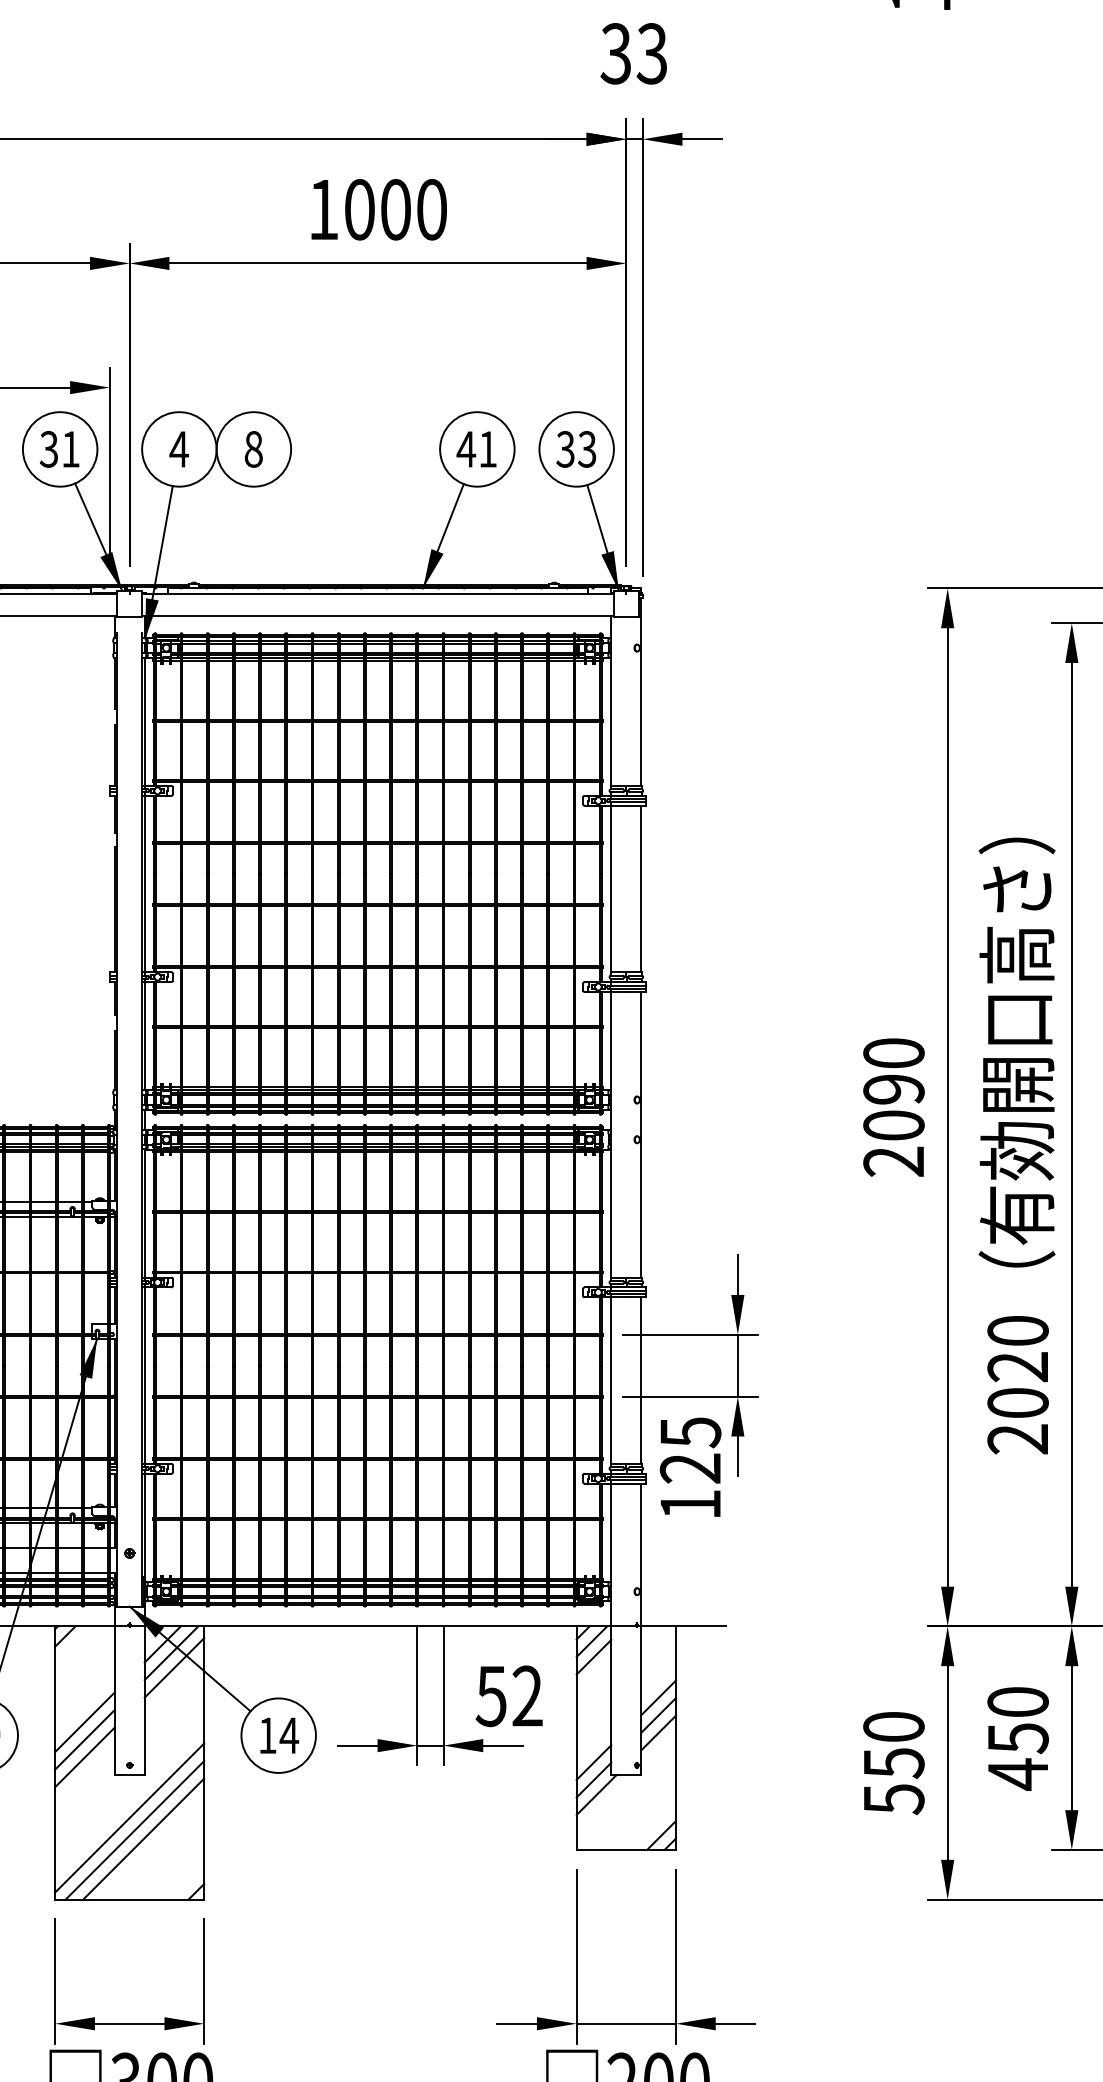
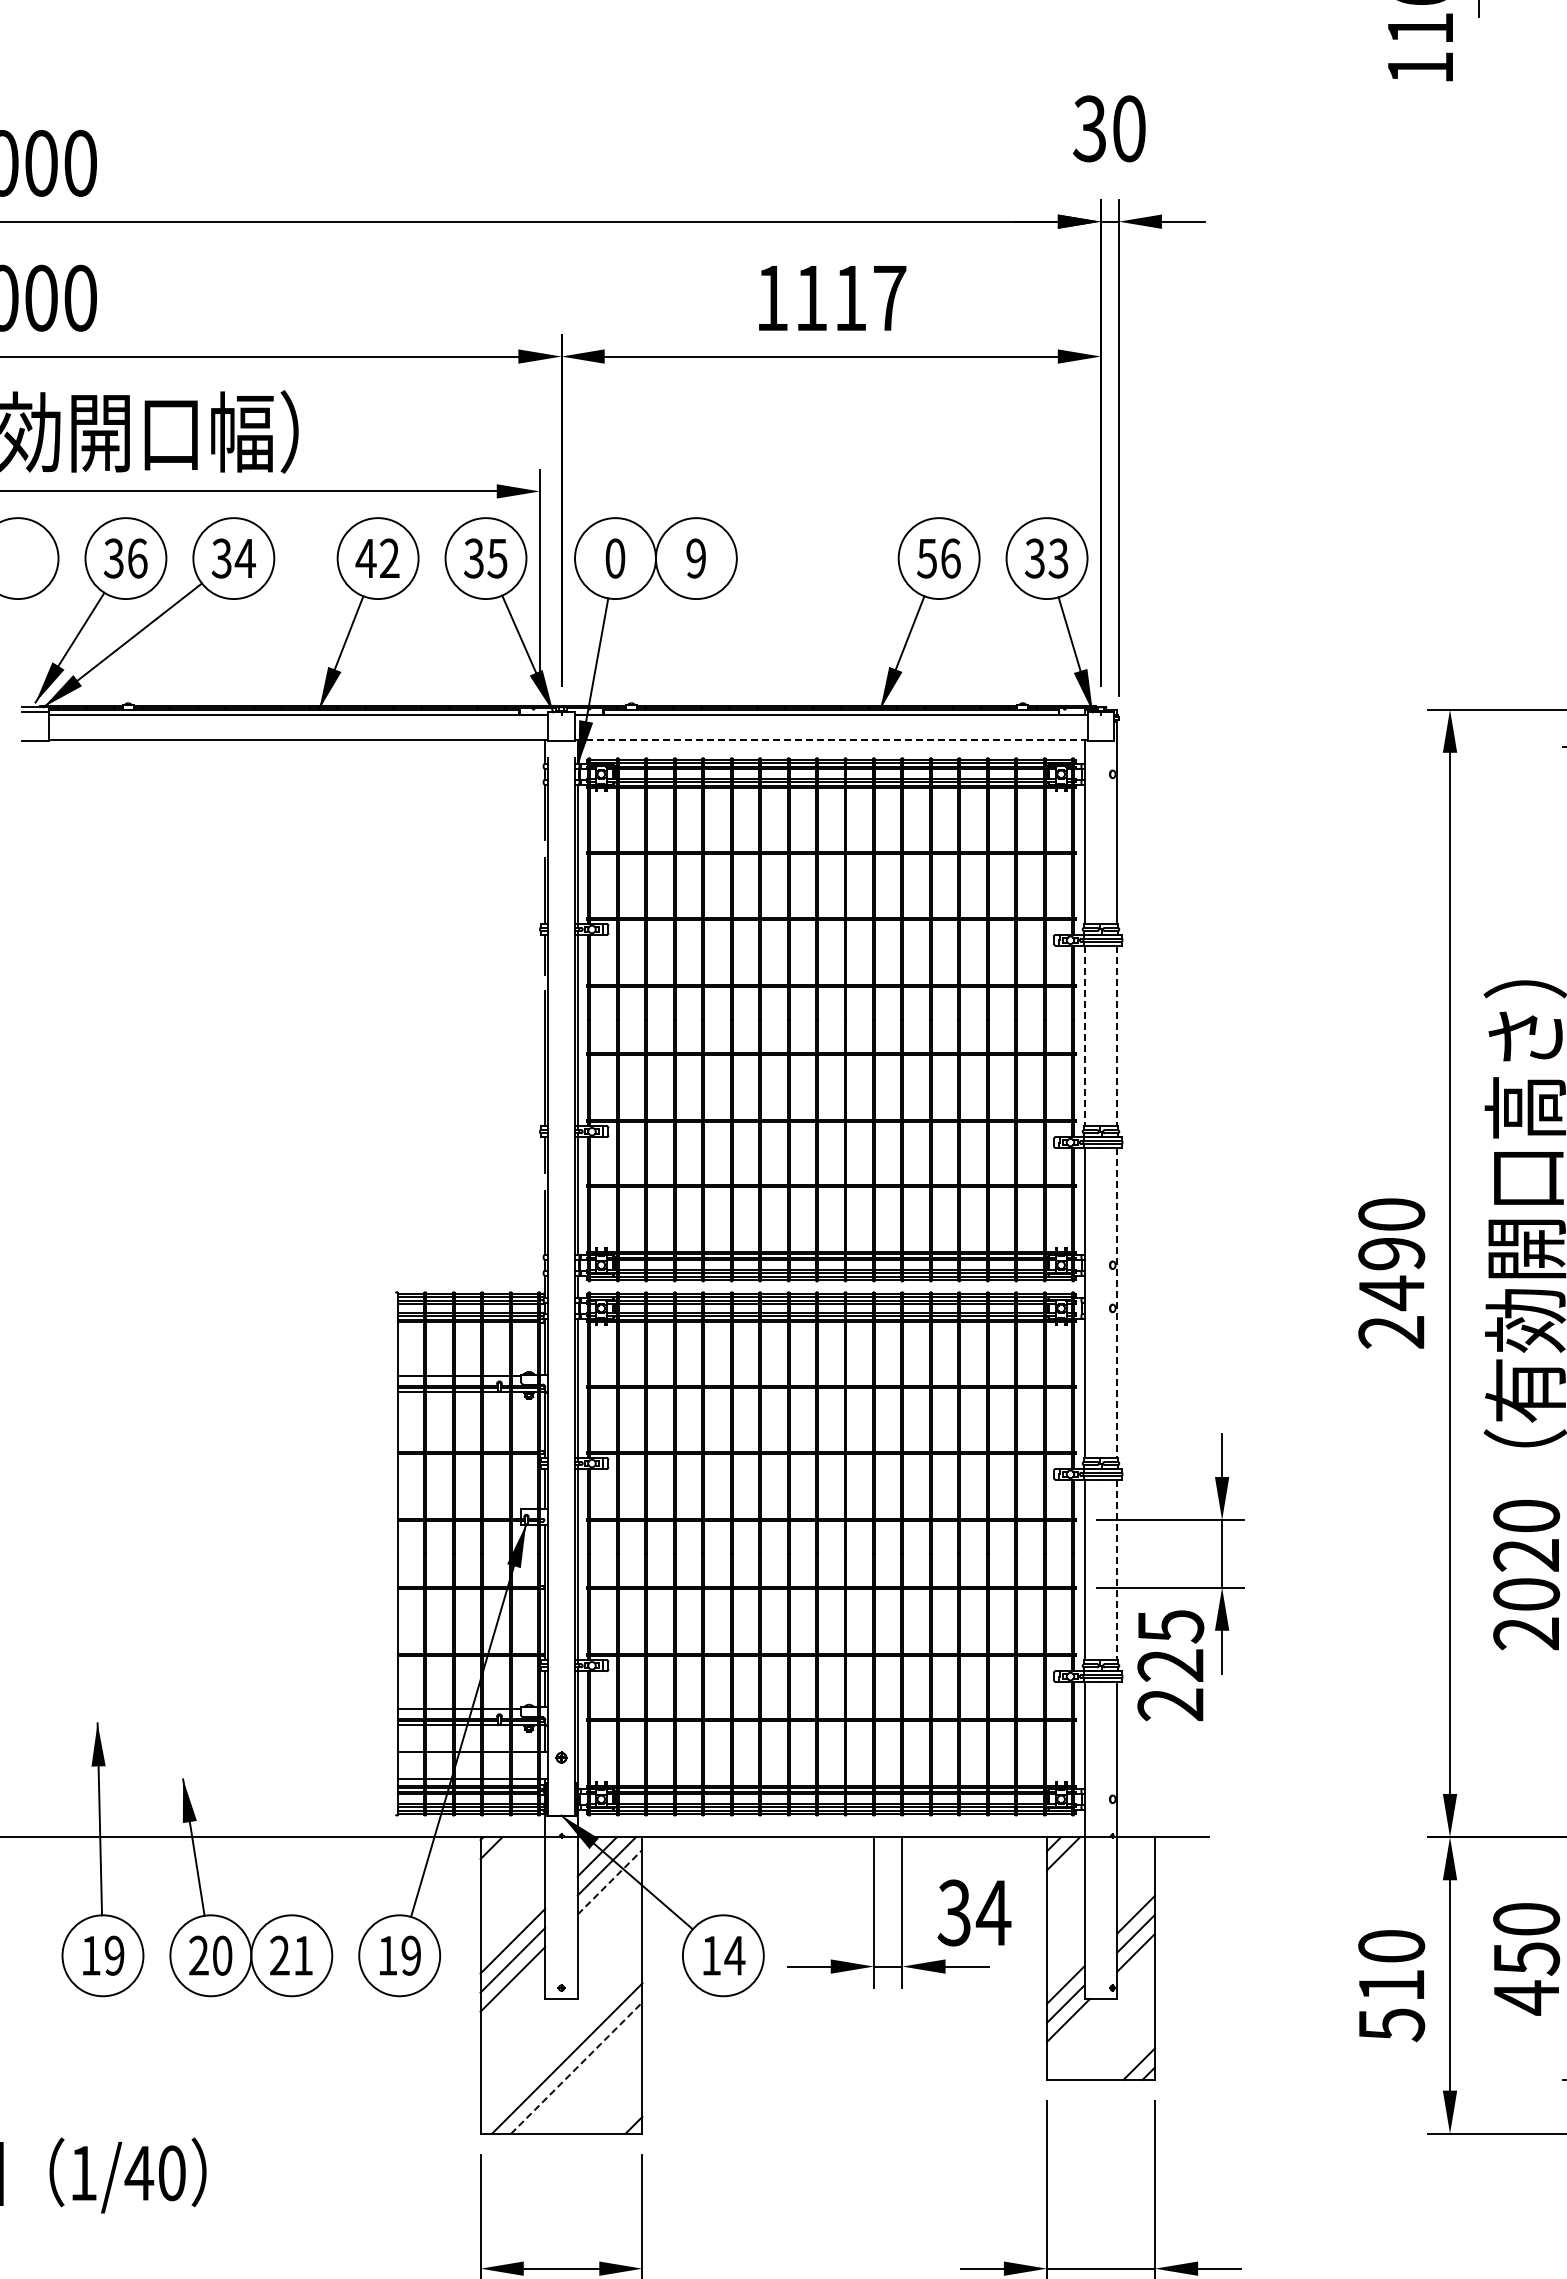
text: (651, 53) -> (1128, 128), 33 -> 30
text: (395, 209) -> (850, 297), 1000 -> 1117
text: (70, 449) -> (497, 558), 31 -> 35
text: (178, 449) -> (614, 558), 4 -> 0
text: (253, 449) -> (696, 558), 8 -> 9
text: (476, 449) -> (938, 558), 41 -> 56
line: (377, 615) -> (830, 739), solid -> dashed
line: (611, 889) -> (1084, 1036), solid -> dashed
line: (641, 889) -> (1117, 1036), solid -> dashed
text: (893, 1125) -> (1391, 1293), 2090 -> 2490
line: (641, 1135) -> (1117, 1303), solid -> dashed
line: (641, 1380) -> (1117, 1570), solid -> dashed
text: (690, 1504) -> (1170, 1704), 125 -> 225
line: (593, 1657) -> (1065, 1870), removed
line: (174, 1668) -> (610, 1882), solid -> dashed
text: (509, 1695) -> (974, 1912), 52 -> 34
text: (894, 1763) -> (1392, 1985), 550 -> 510
line: (129, 1818) -> (561, 2045), removed
line: (143, 1839) -> (576, 2068), solid -> dashed

